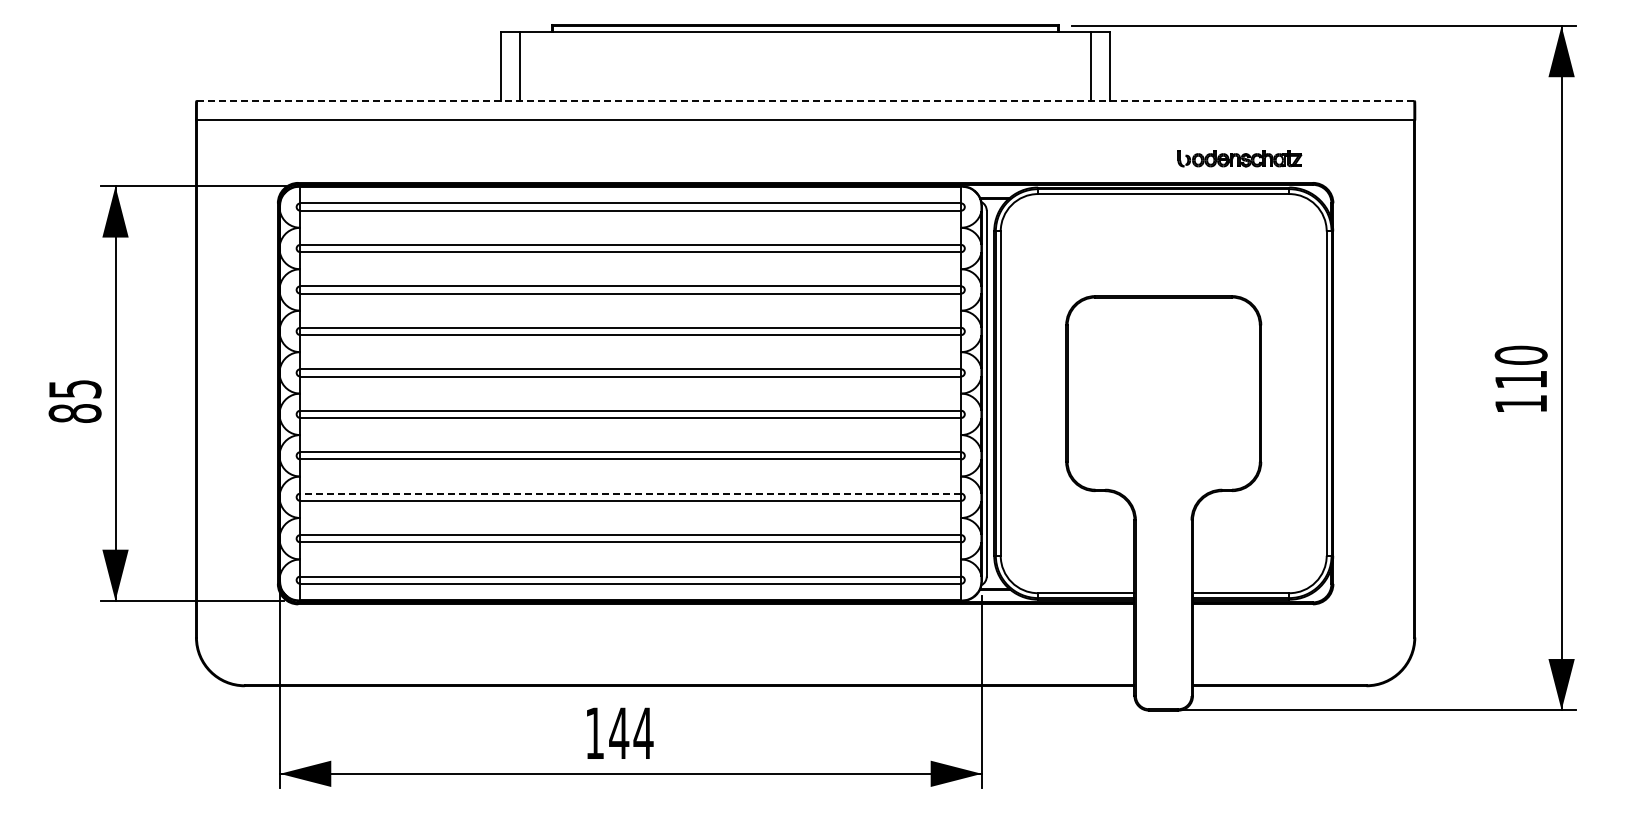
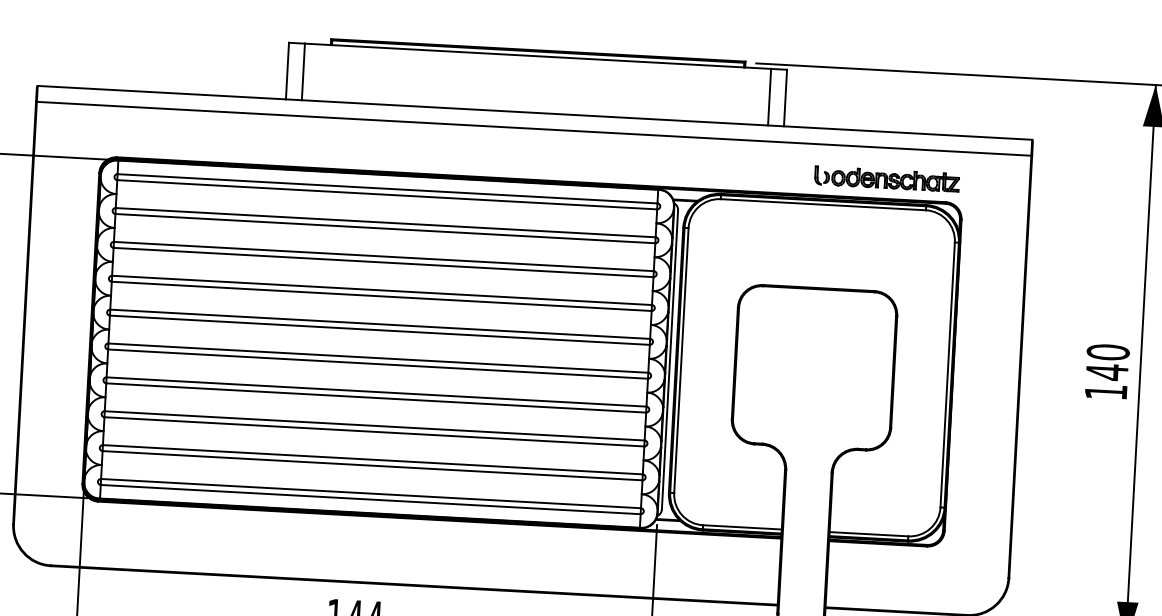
line: (805, 100) -> (534, 112), dashed -> solid
part: (1239, 158) -> (886, 179), size x1.43
text: (1520, 379) -> (1106, 372), 110 -> 140
line: (630, 493) -> (374, 425), dashed -> solid

